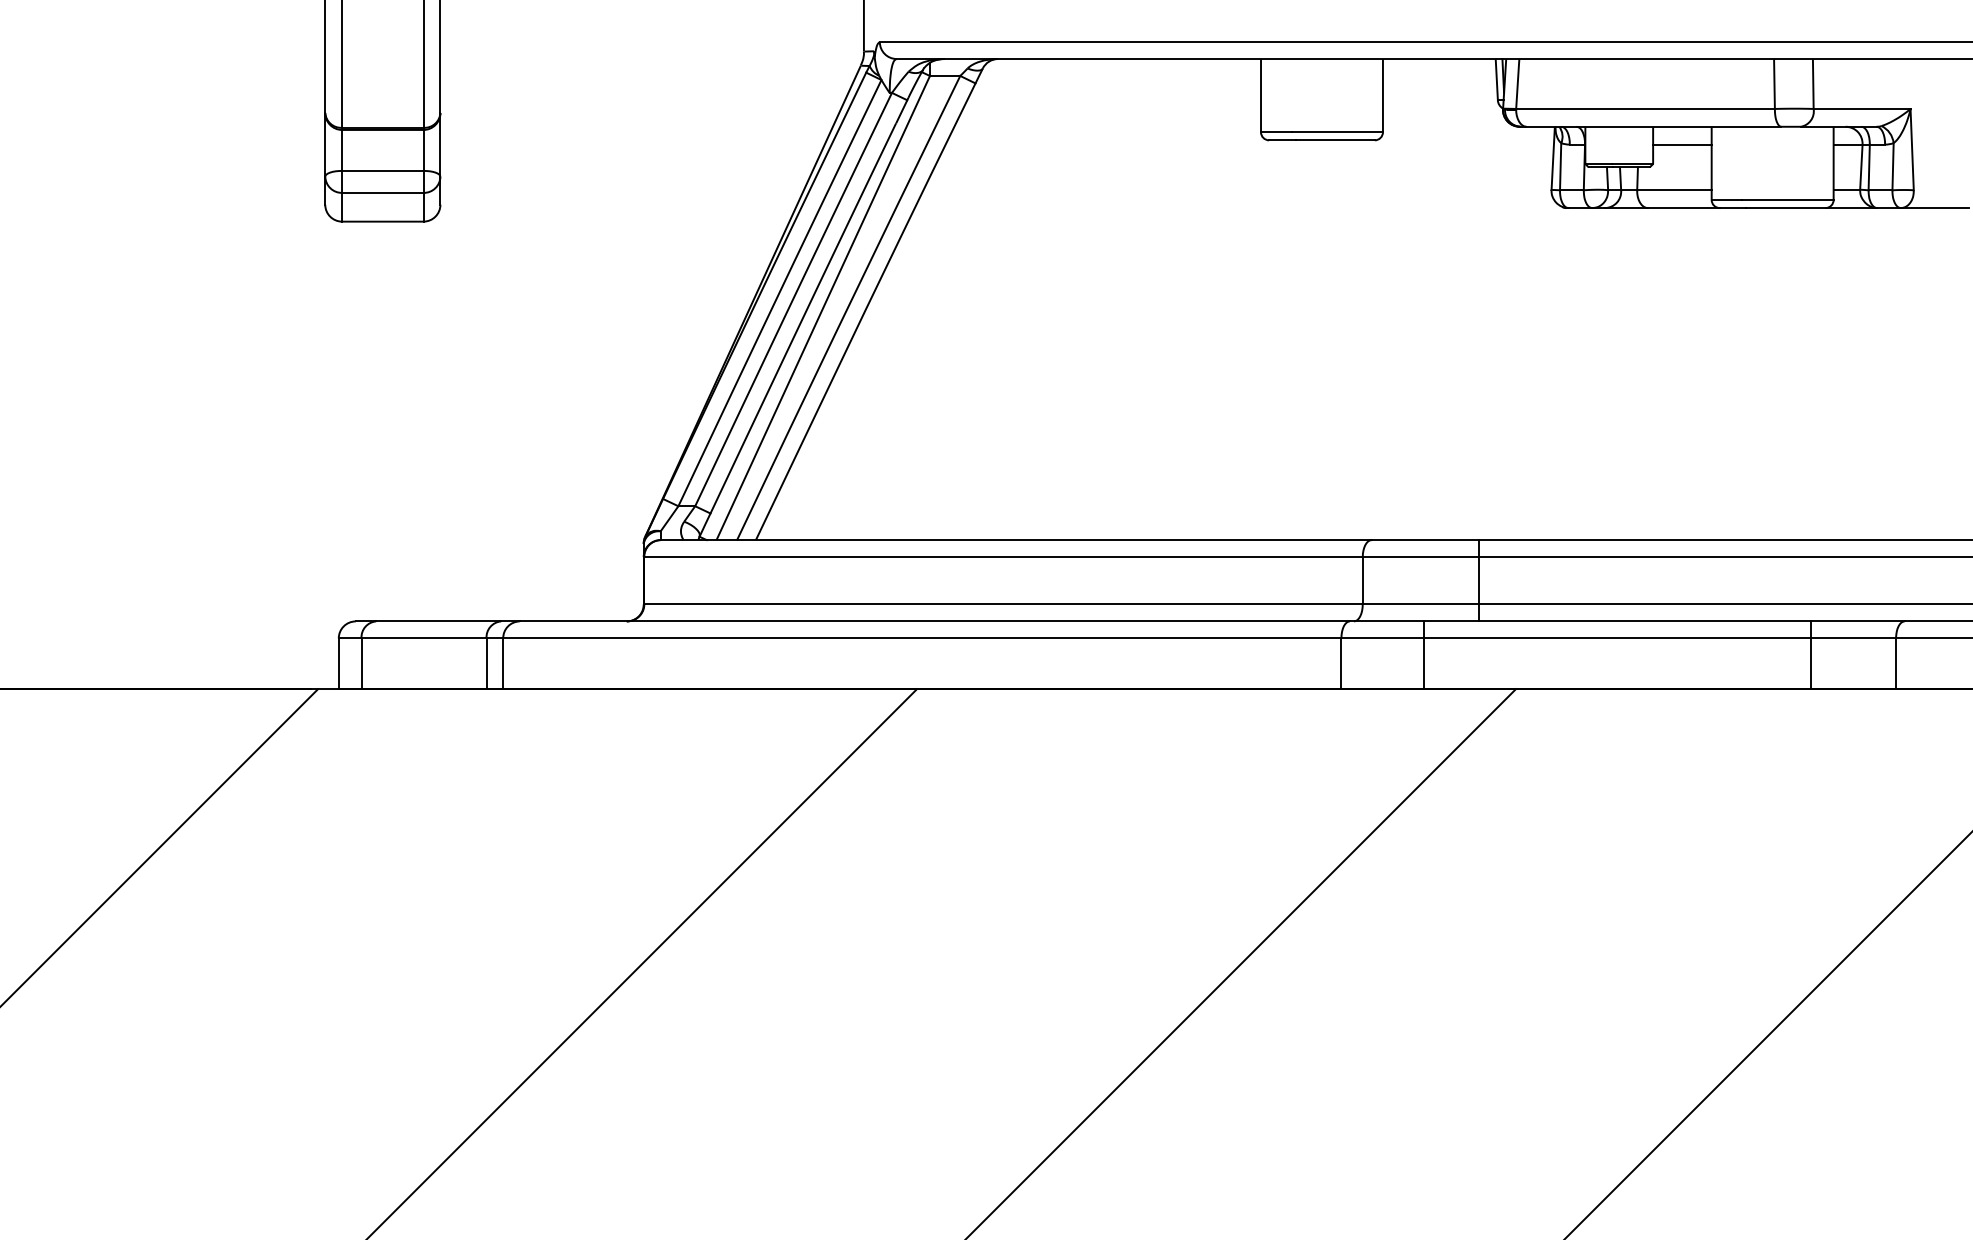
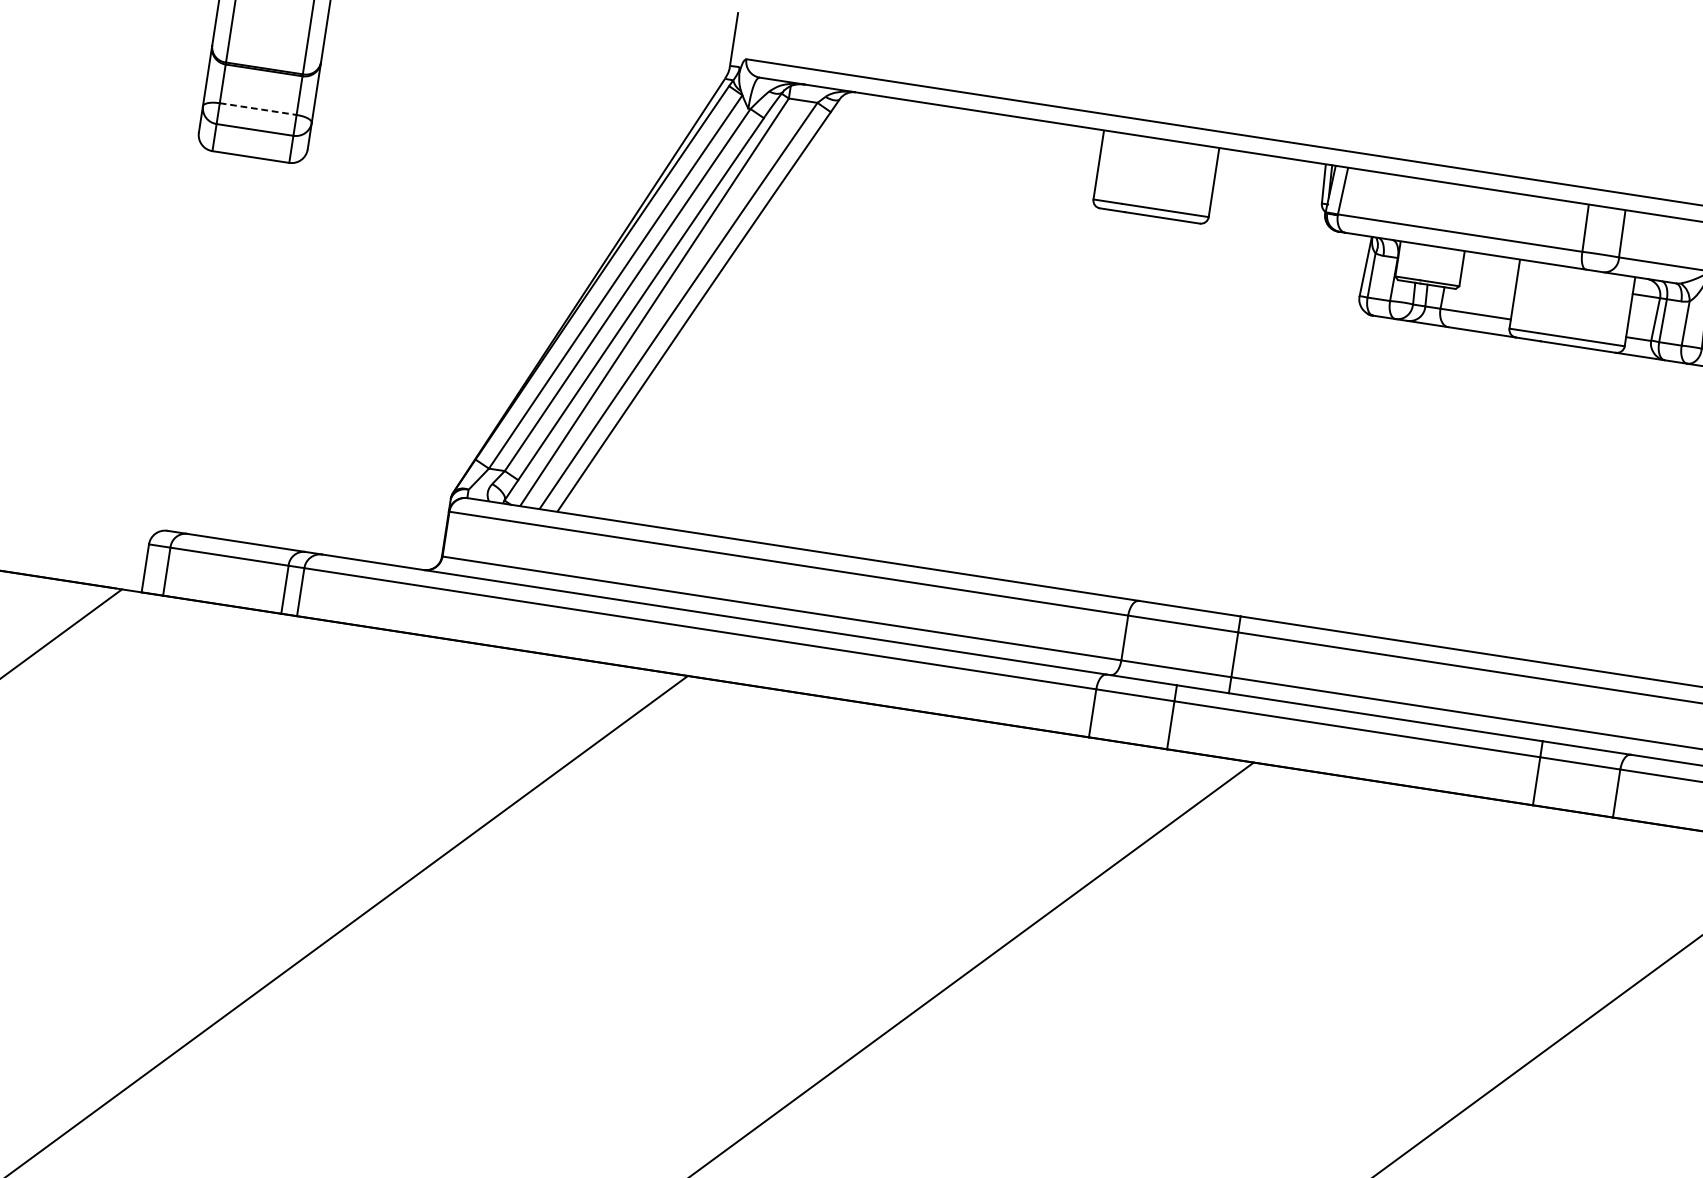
line: (1682, 144) -> (1489, 272), removed
line: (382, 170) -> (257, 108), solid -> dashed

